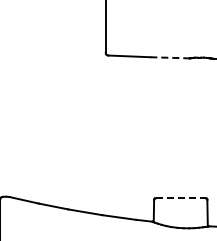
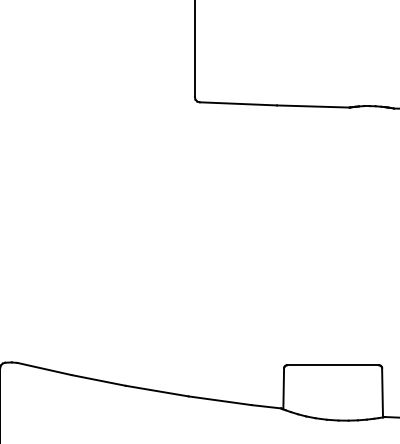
line: (169, 57) -> (312, 105), dashed -> solid
line: (180, 198) -> (332, 365), dashed -> solid

